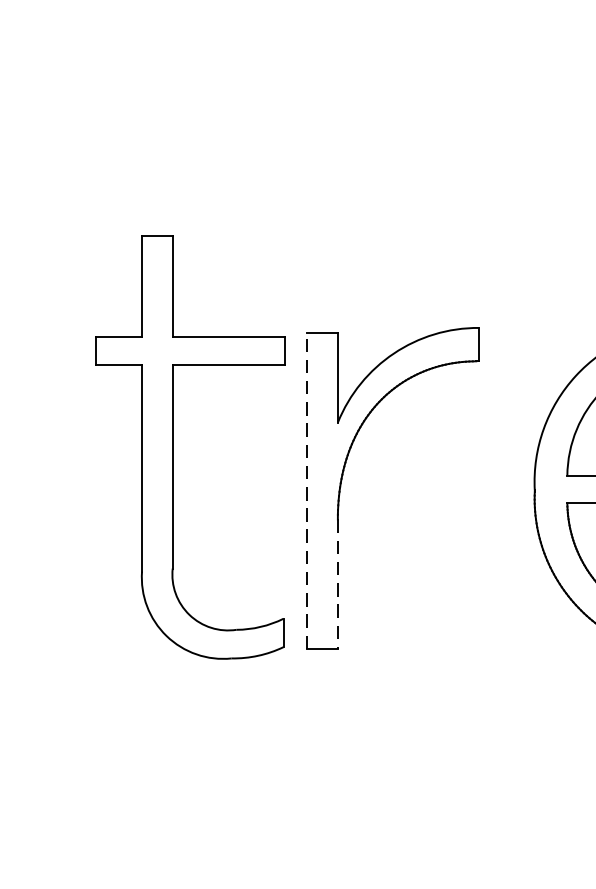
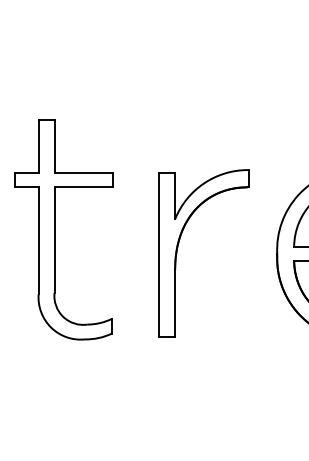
part: (174, 446) -> (55, 229), moved
line: (307, 490) -> (159, 254), dashed -> solid
line: (338, 583) -> (175, 302), dashed -> solid

